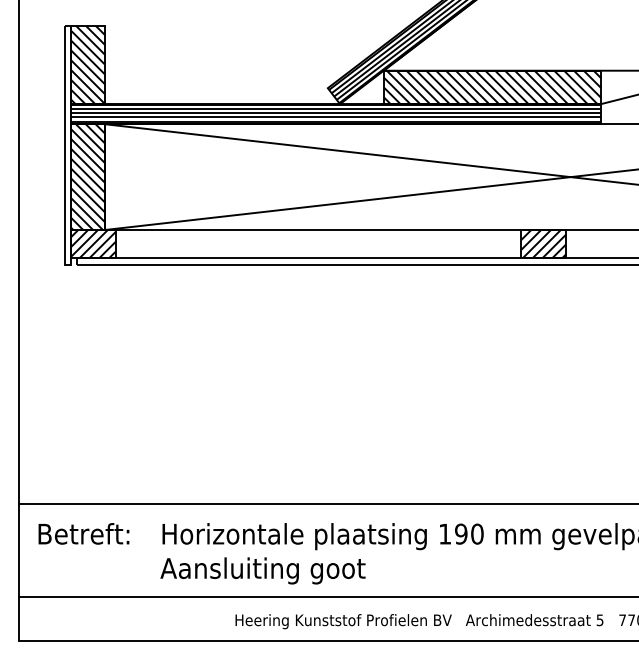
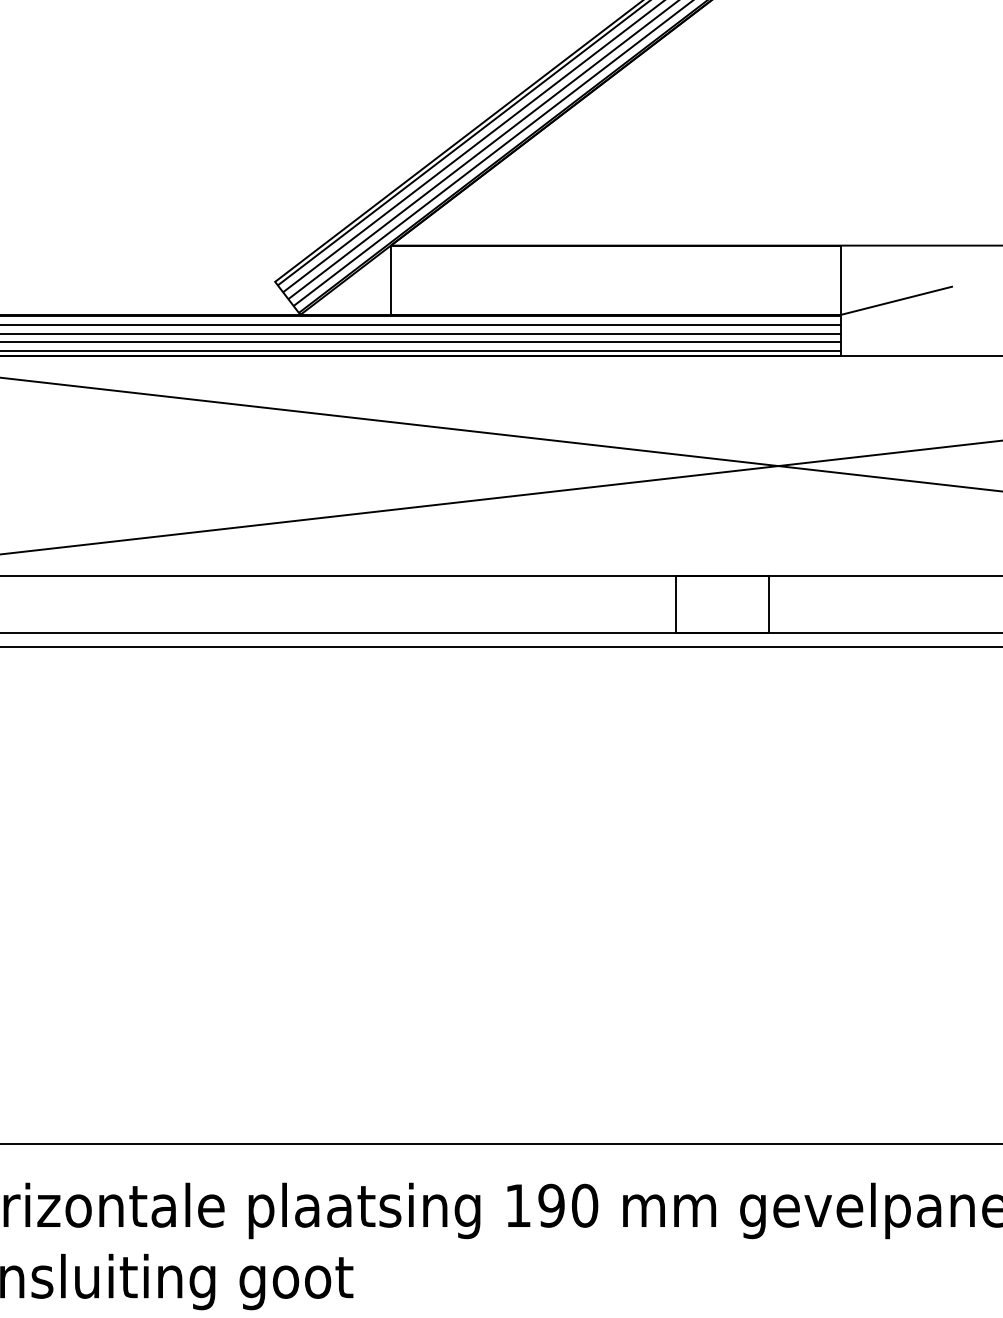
hatch: (491, 87) -> (614, 280), removed
hatch: (543, 243) -> (721, 603), removed

